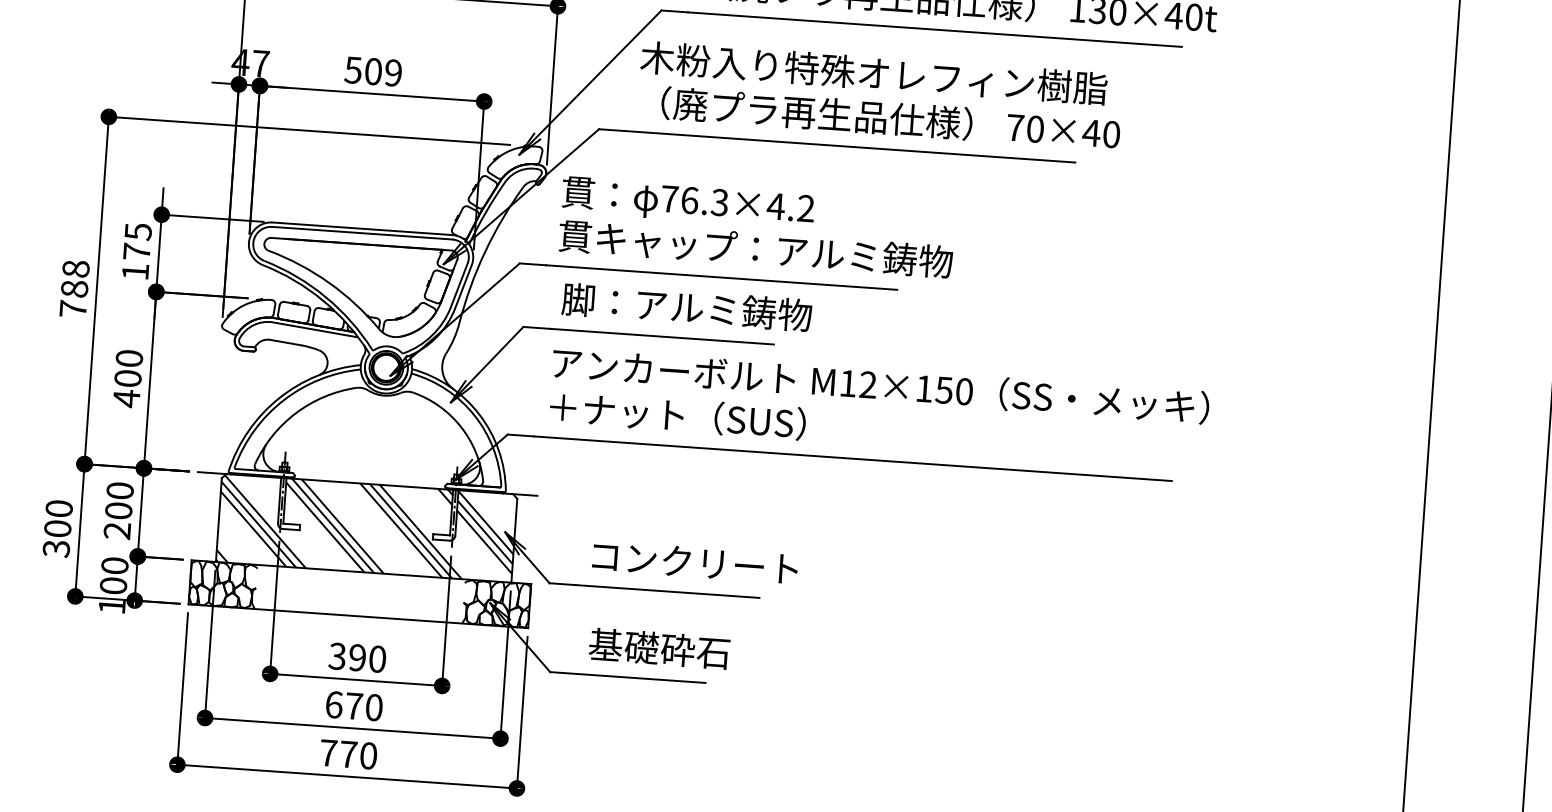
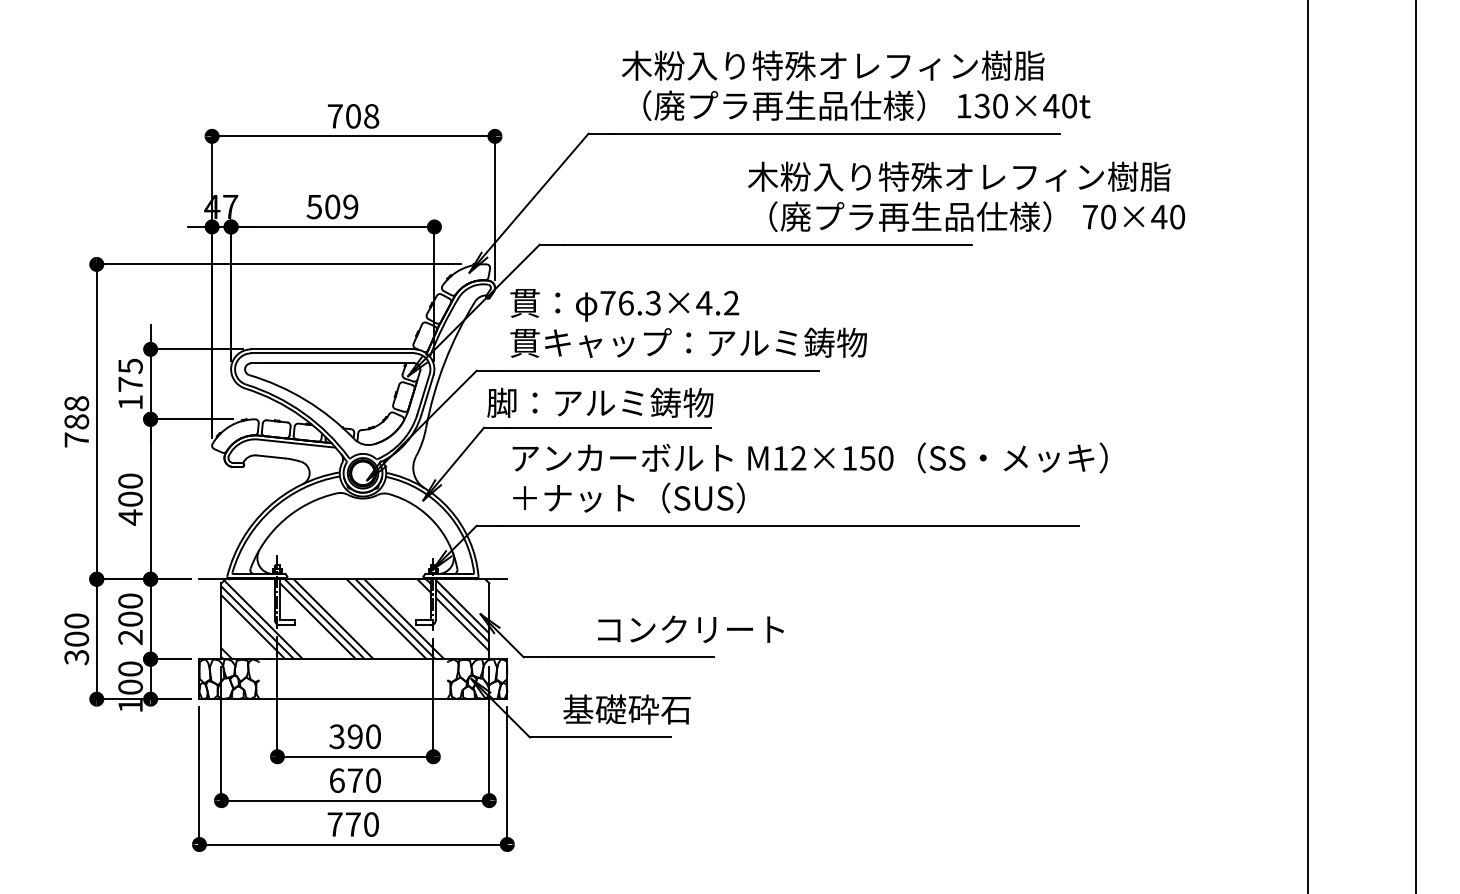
text: (880, 95) -> (966, 196), moved
text: (687, 307) -> (600, 402), moved
text: (694, 562) -> (690, 629), moved

